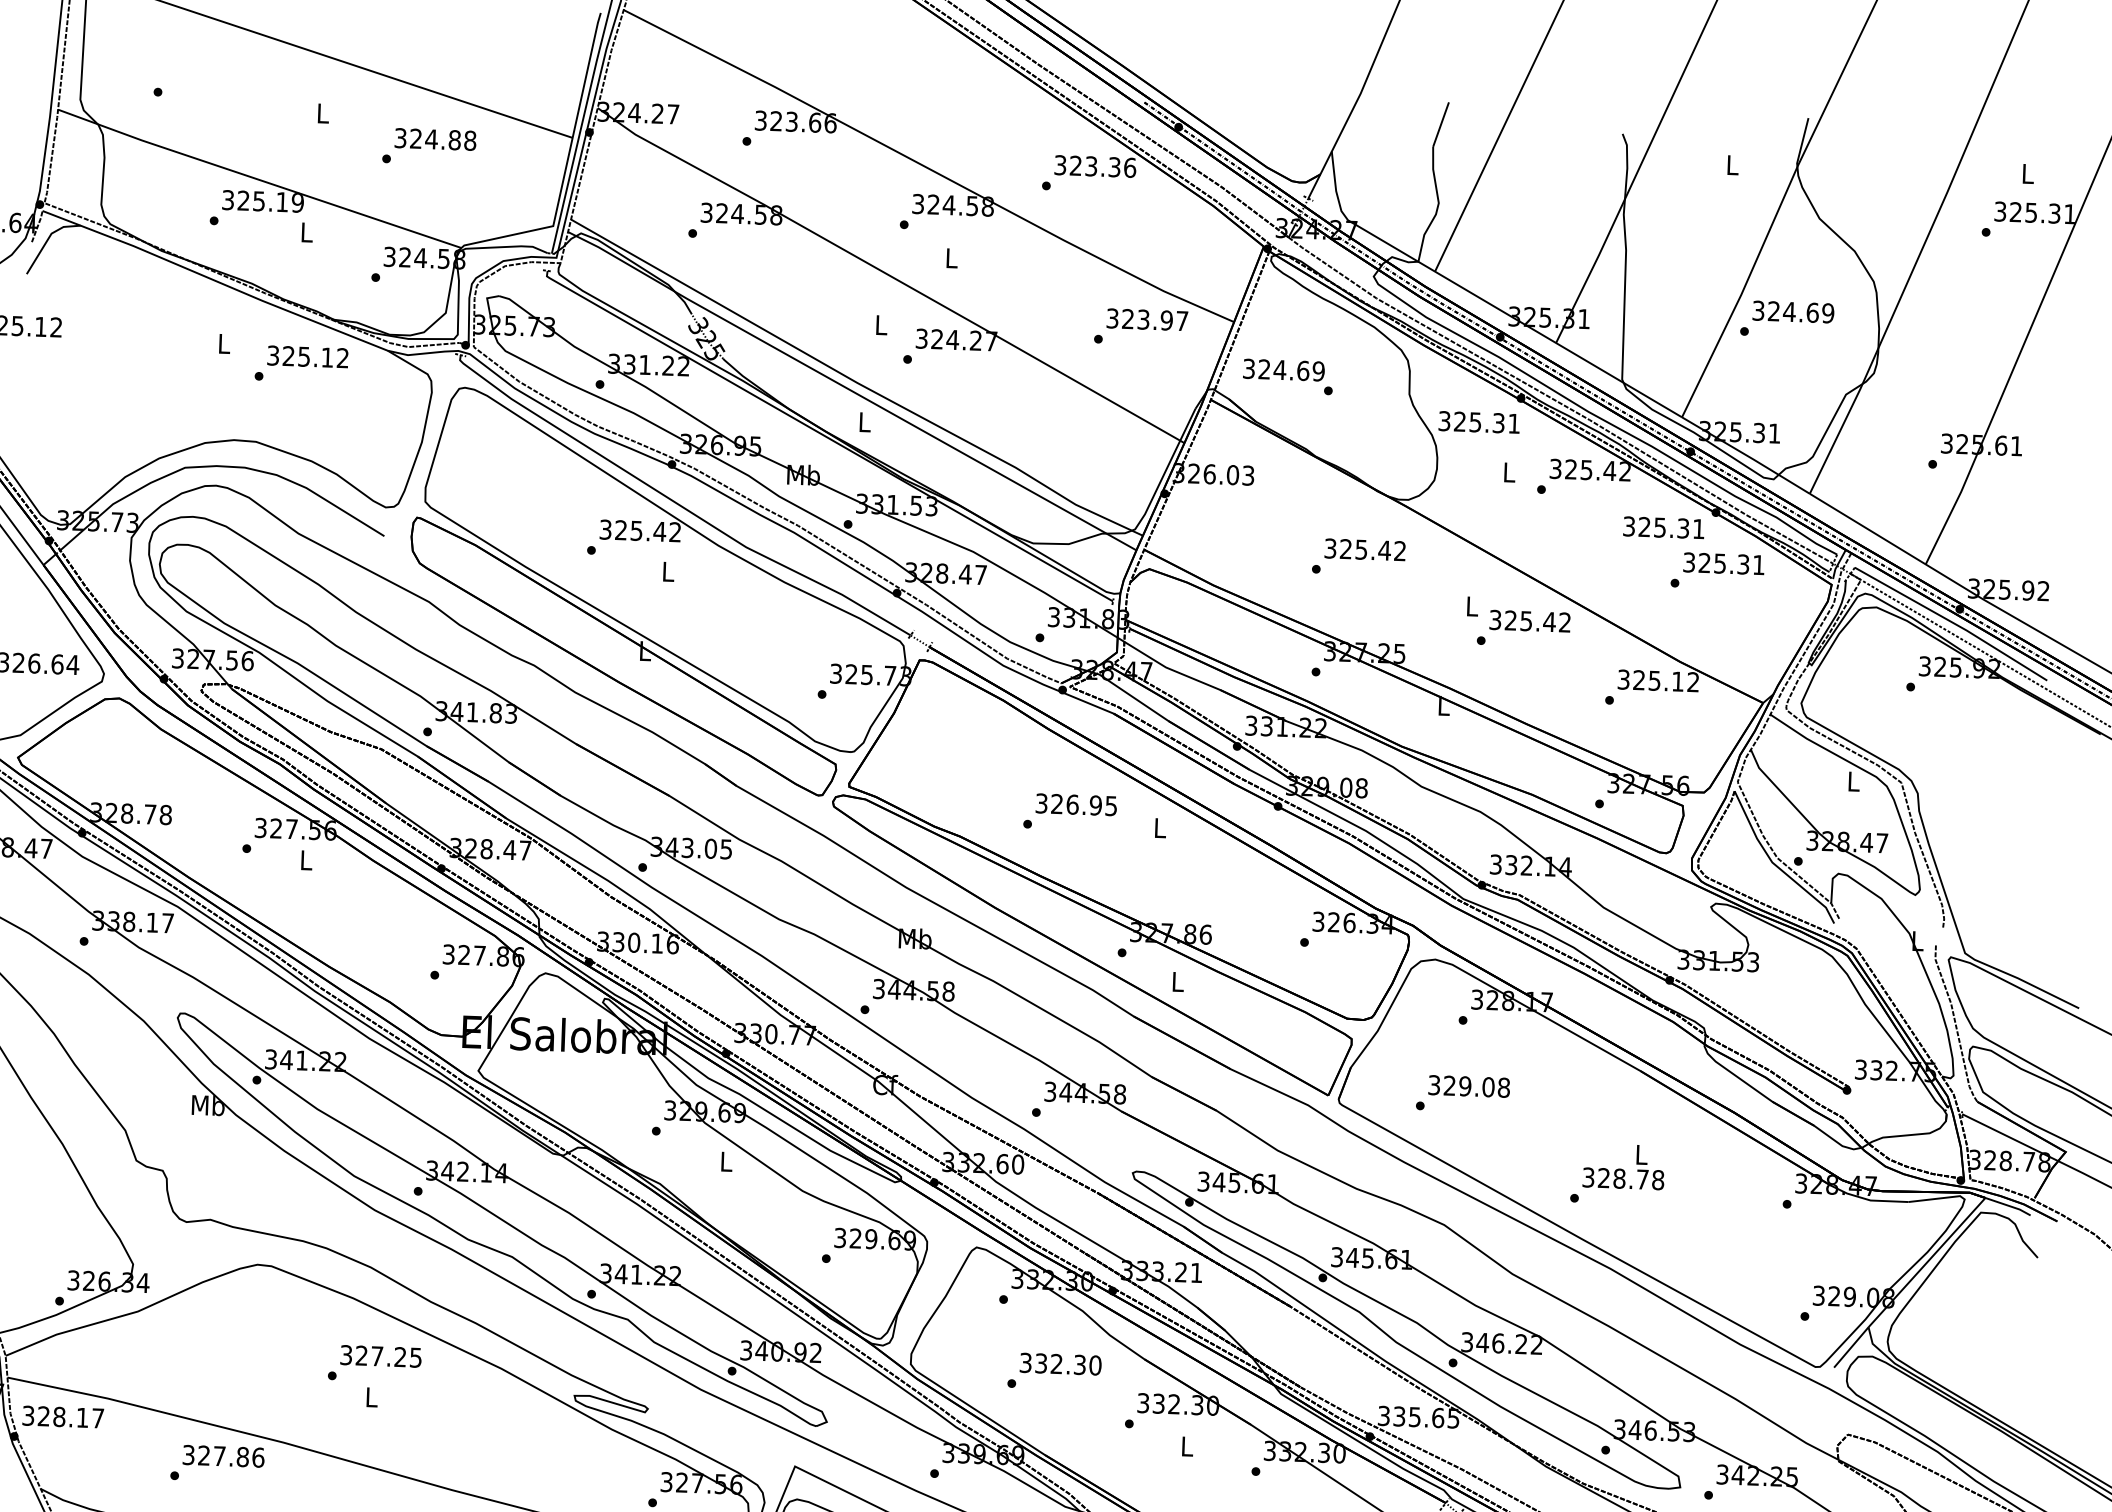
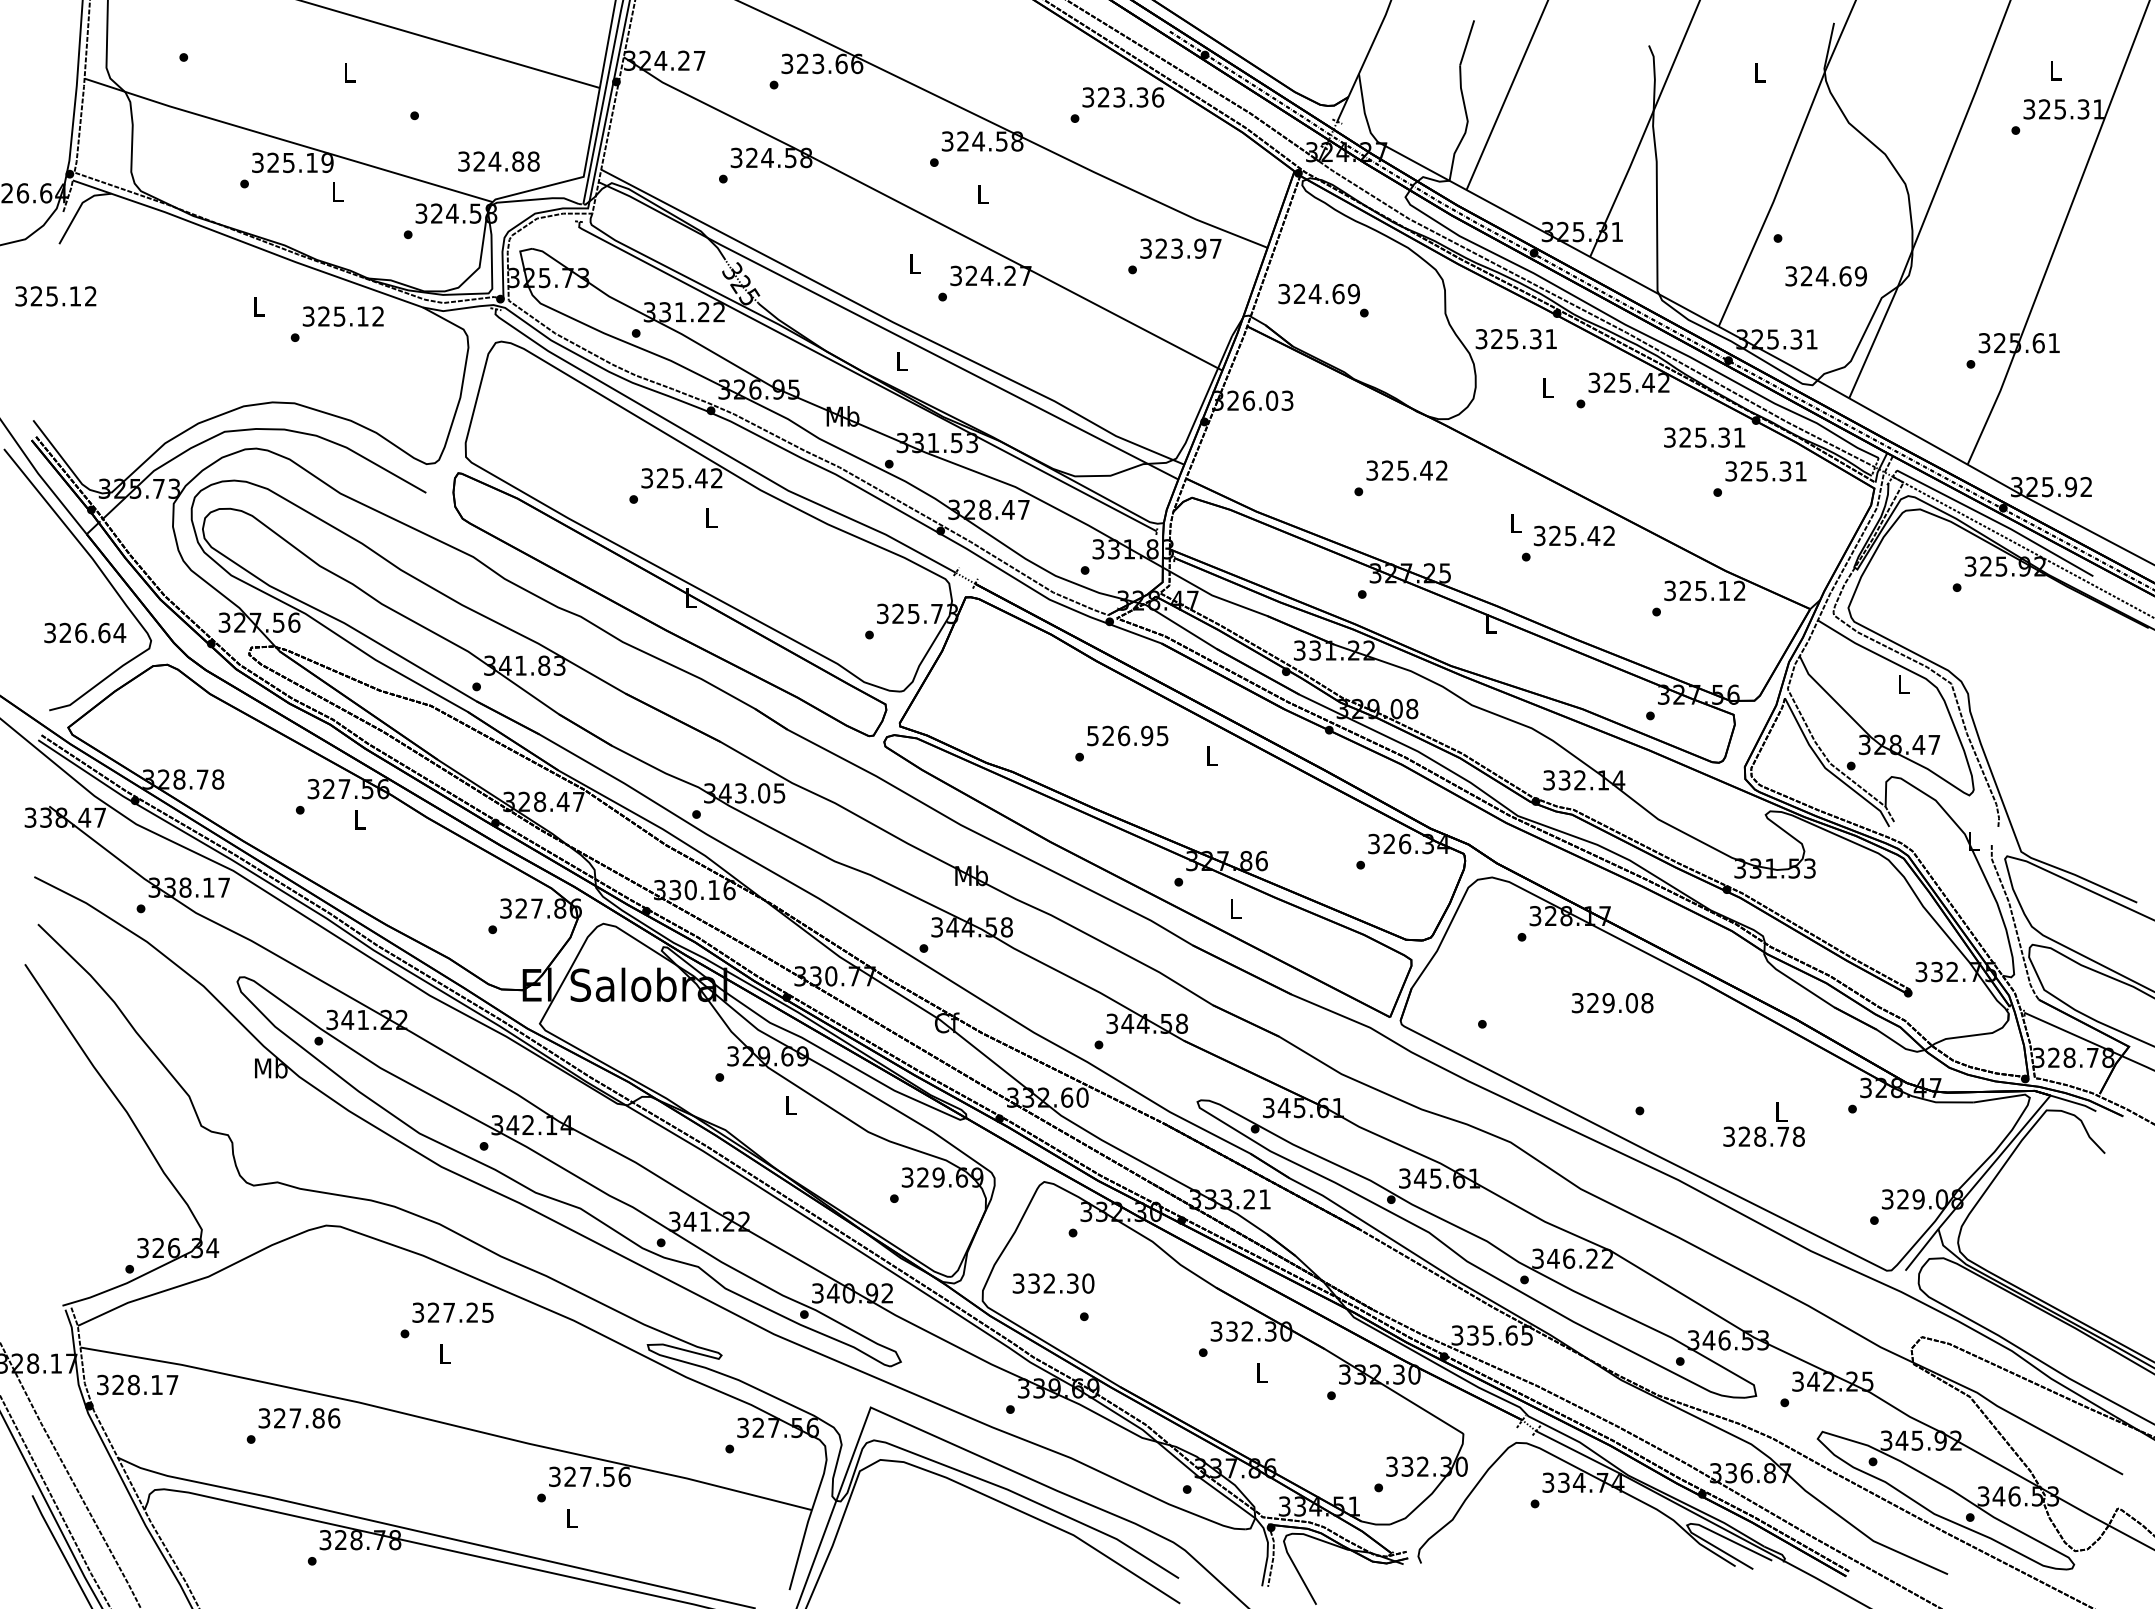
text: (435, 139) -> (498, 161), moved
text: (1792, 312) -> (1825, 276), moved
text: (1041, 803) -> (1092, 735), 326.95 -> 526.95
text: (1469, 1086) -> (1612, 1003), moved
text: (1623, 1166) -> (1763, 1124), moved
text: (1060, 1364) -> (1053, 1283), moved

